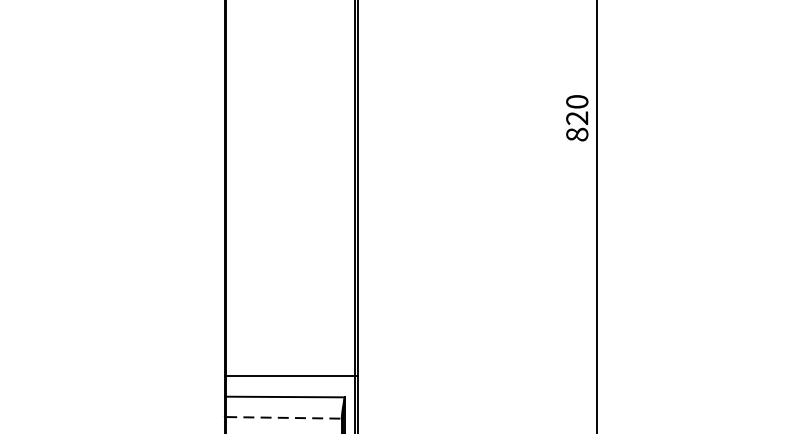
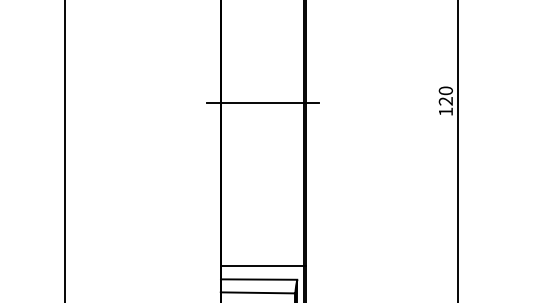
line: (290, 121) -> (262, 103), added
text: (576, 134) -> (445, 111), 820 -> 120
line: (284, 417) -> (258, 292), dashed -> solid

